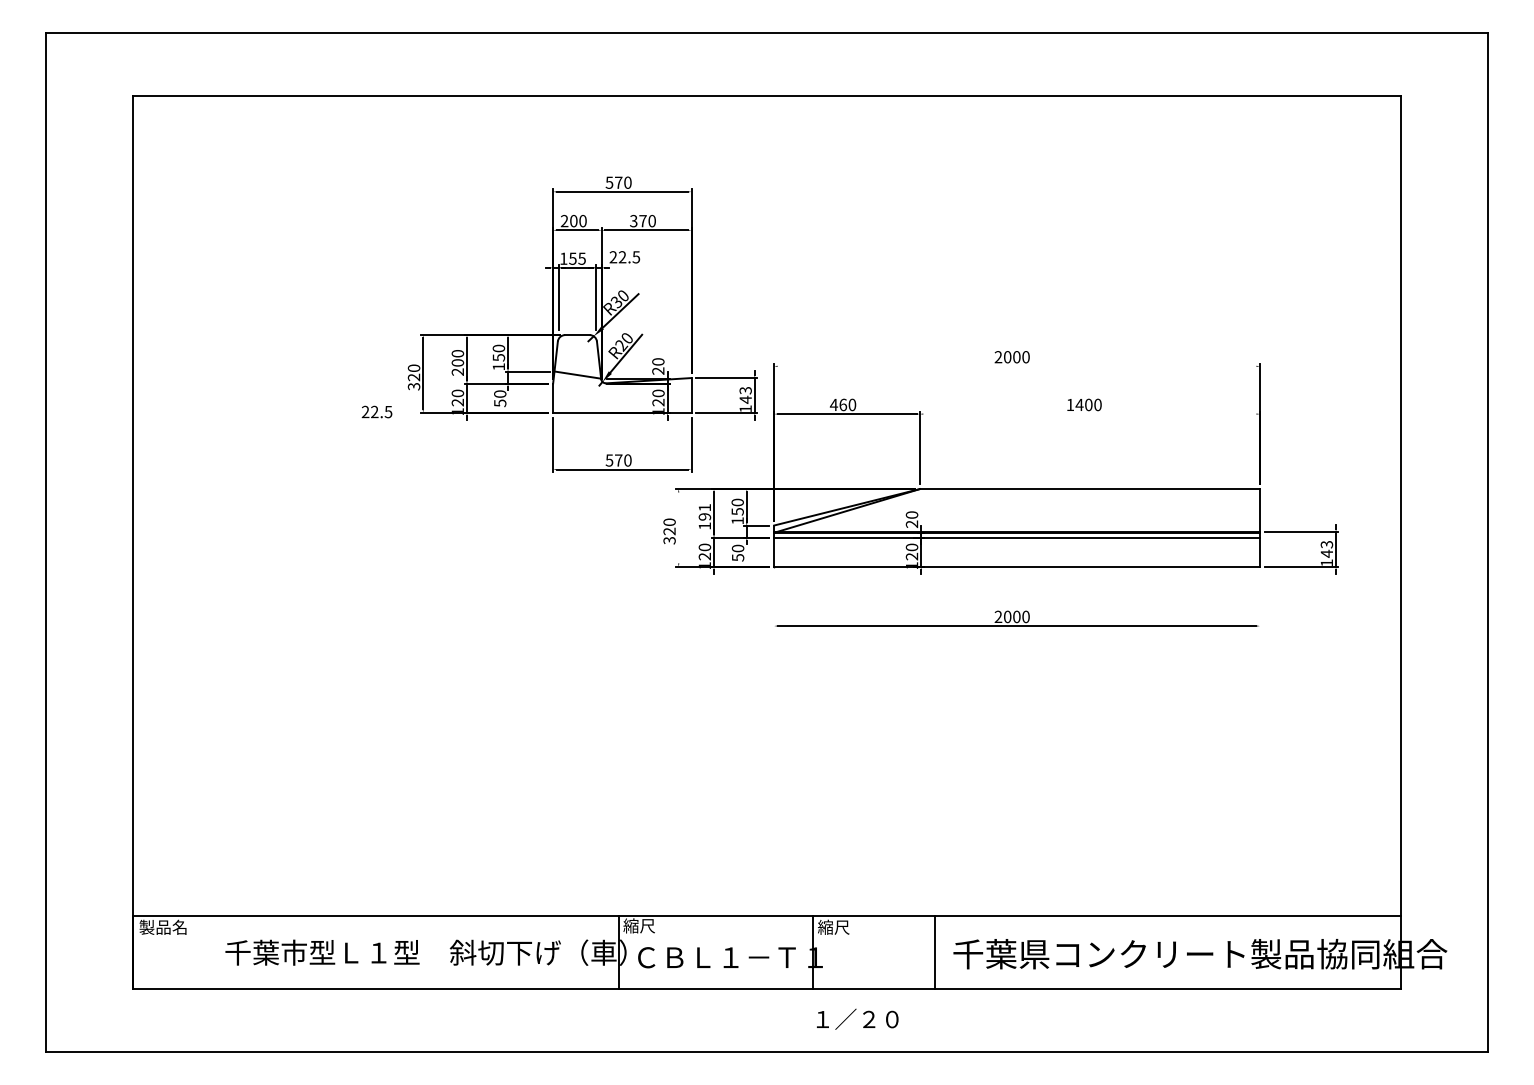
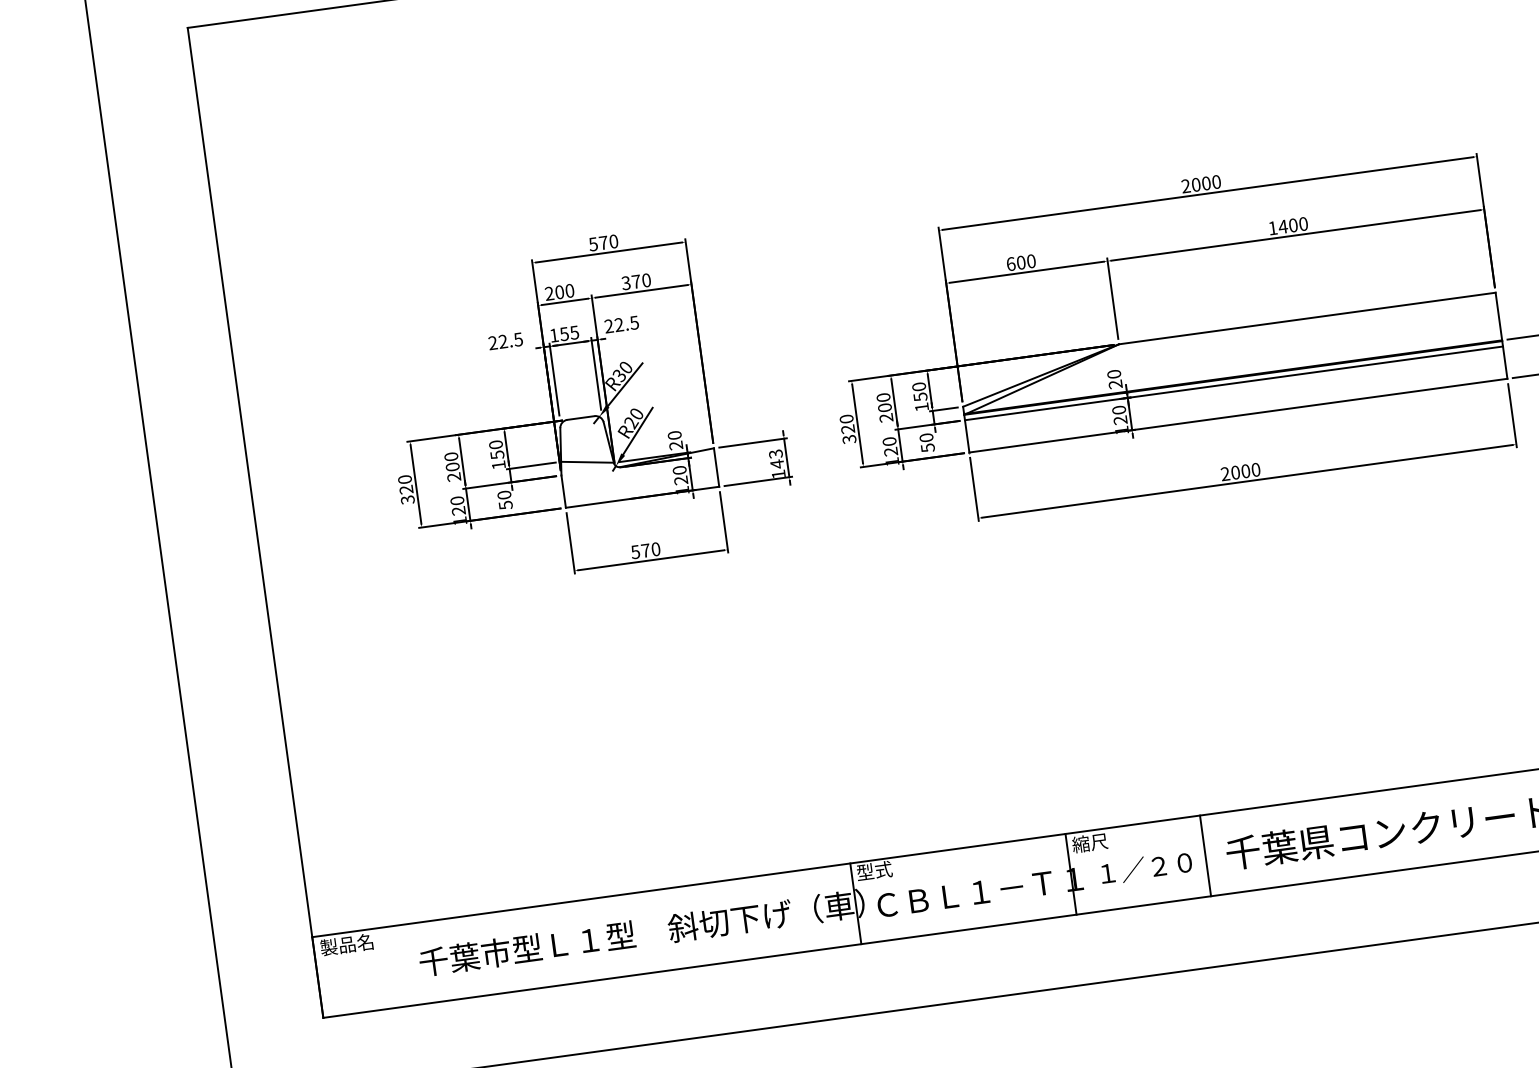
part: (582, 324) -> (585, 405), moved
line: (1016, 366) -> (1207, 193), added
text: (838, 404) -> (1015, 262), 460 -> 600
line: (1089, 414) -> (1295, 235), added
text: (704, 516) -> (884, 407), 191 -> 200
line: (678, 527) -> (857, 423), added
line: (774, 599) -> (974, 488), added
line: (1259, 599) -> (1512, 415), added
text: (639, 925) -> (874, 870), 縮尺 -> 型式
text: (857, 1018) -> (1146, 867), moved

